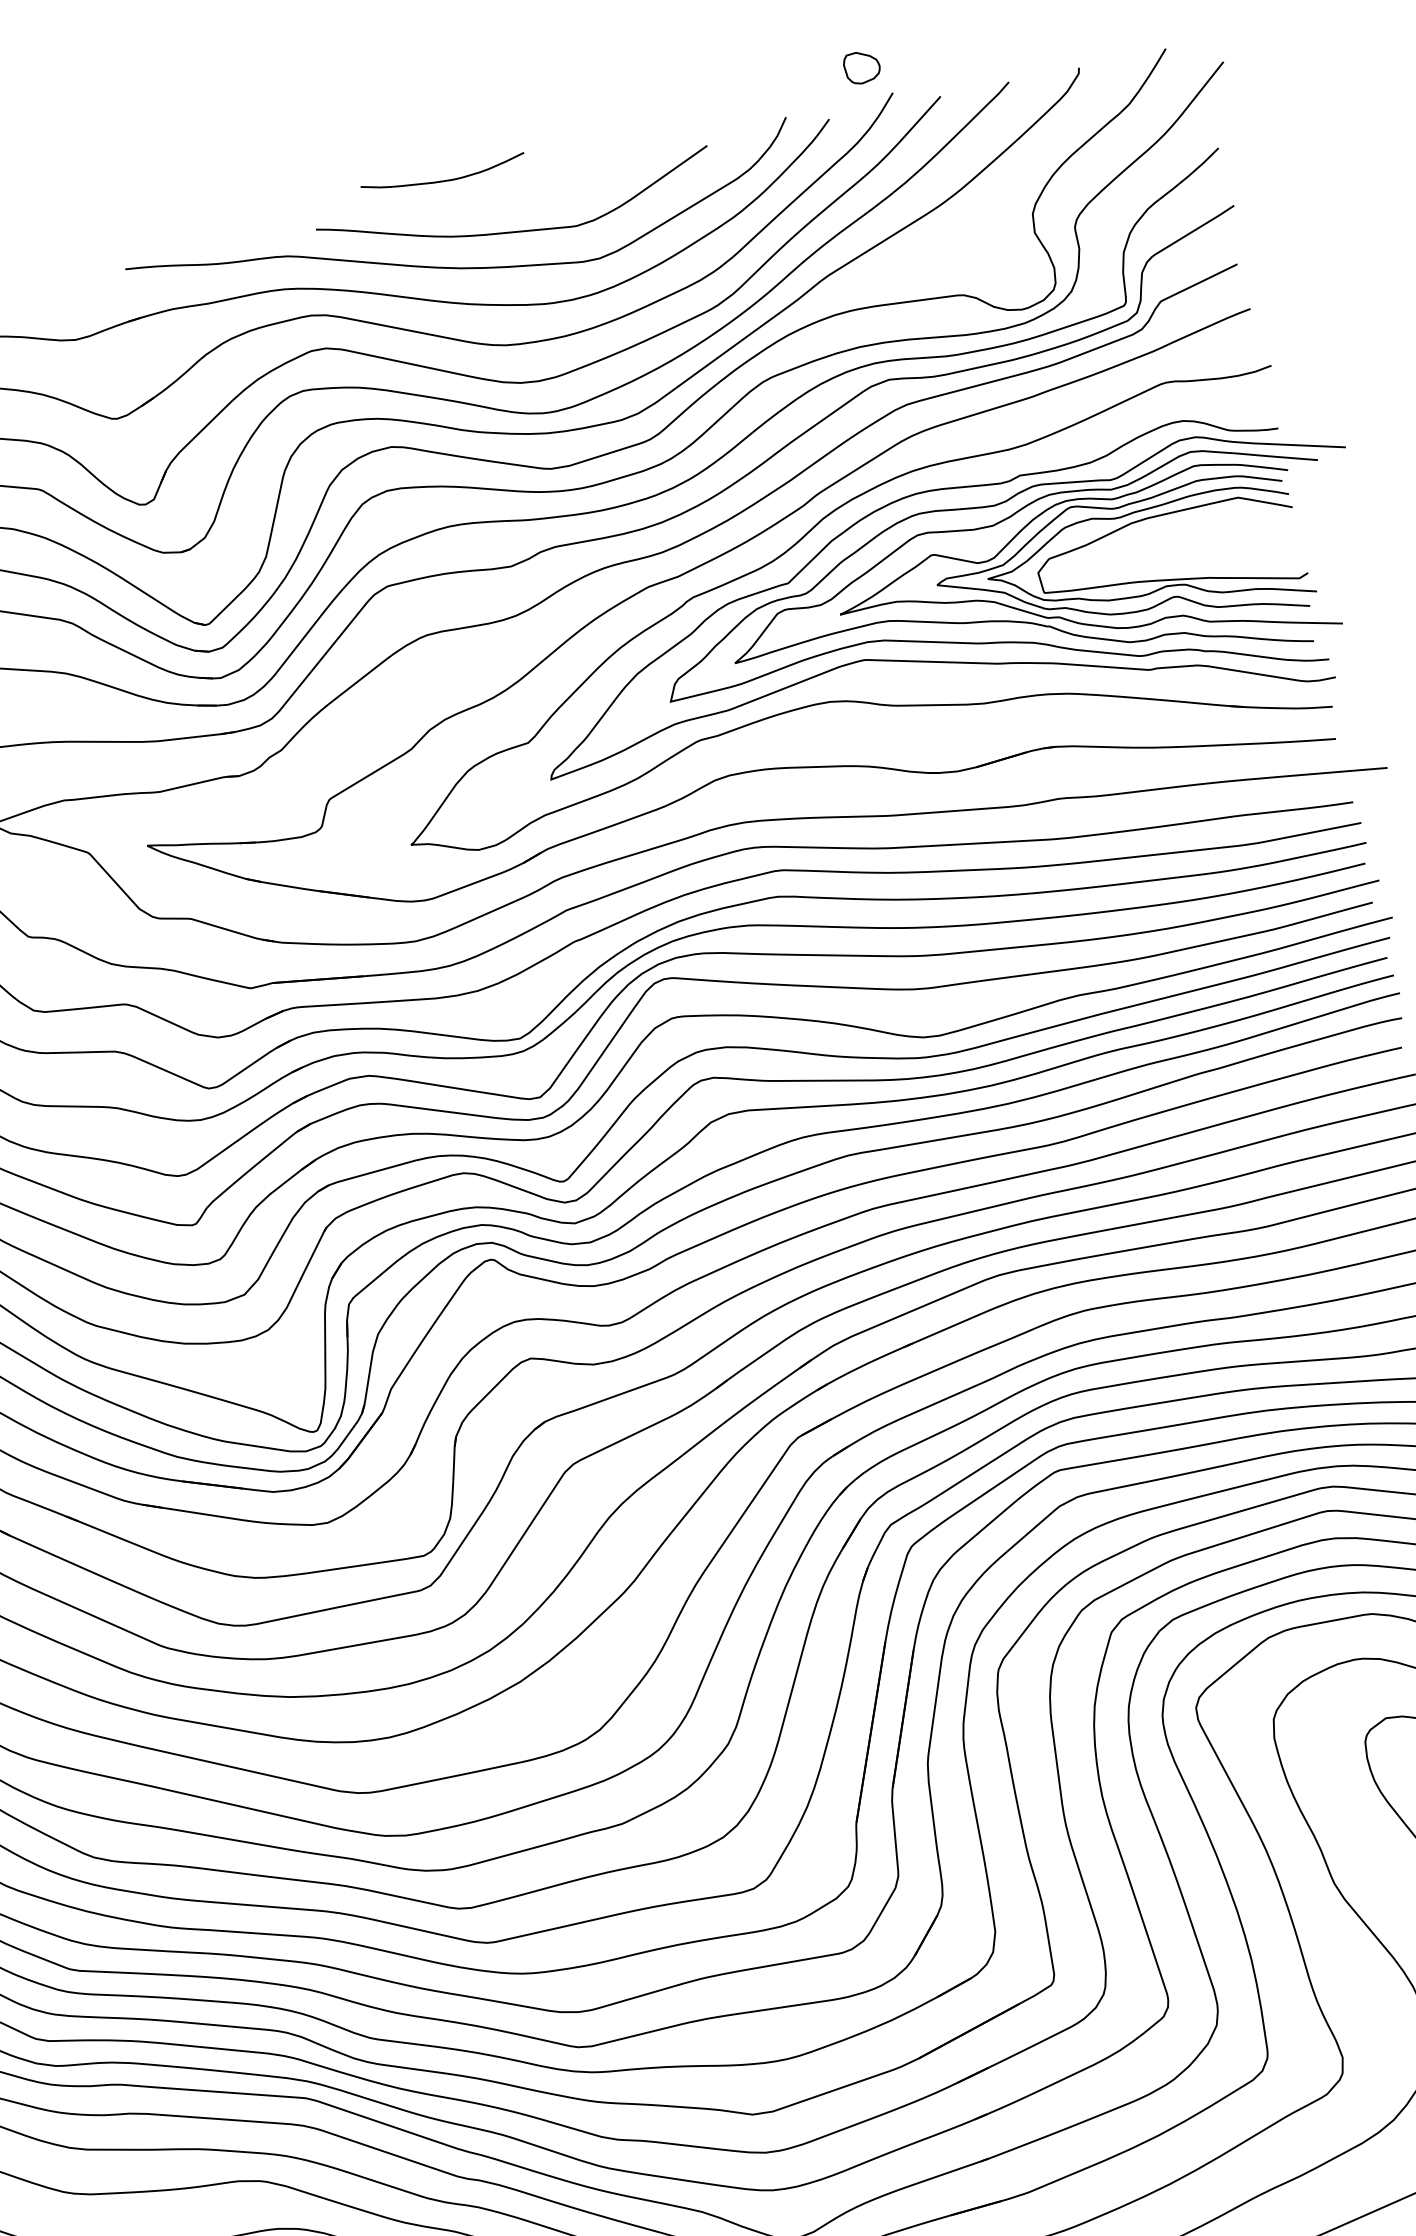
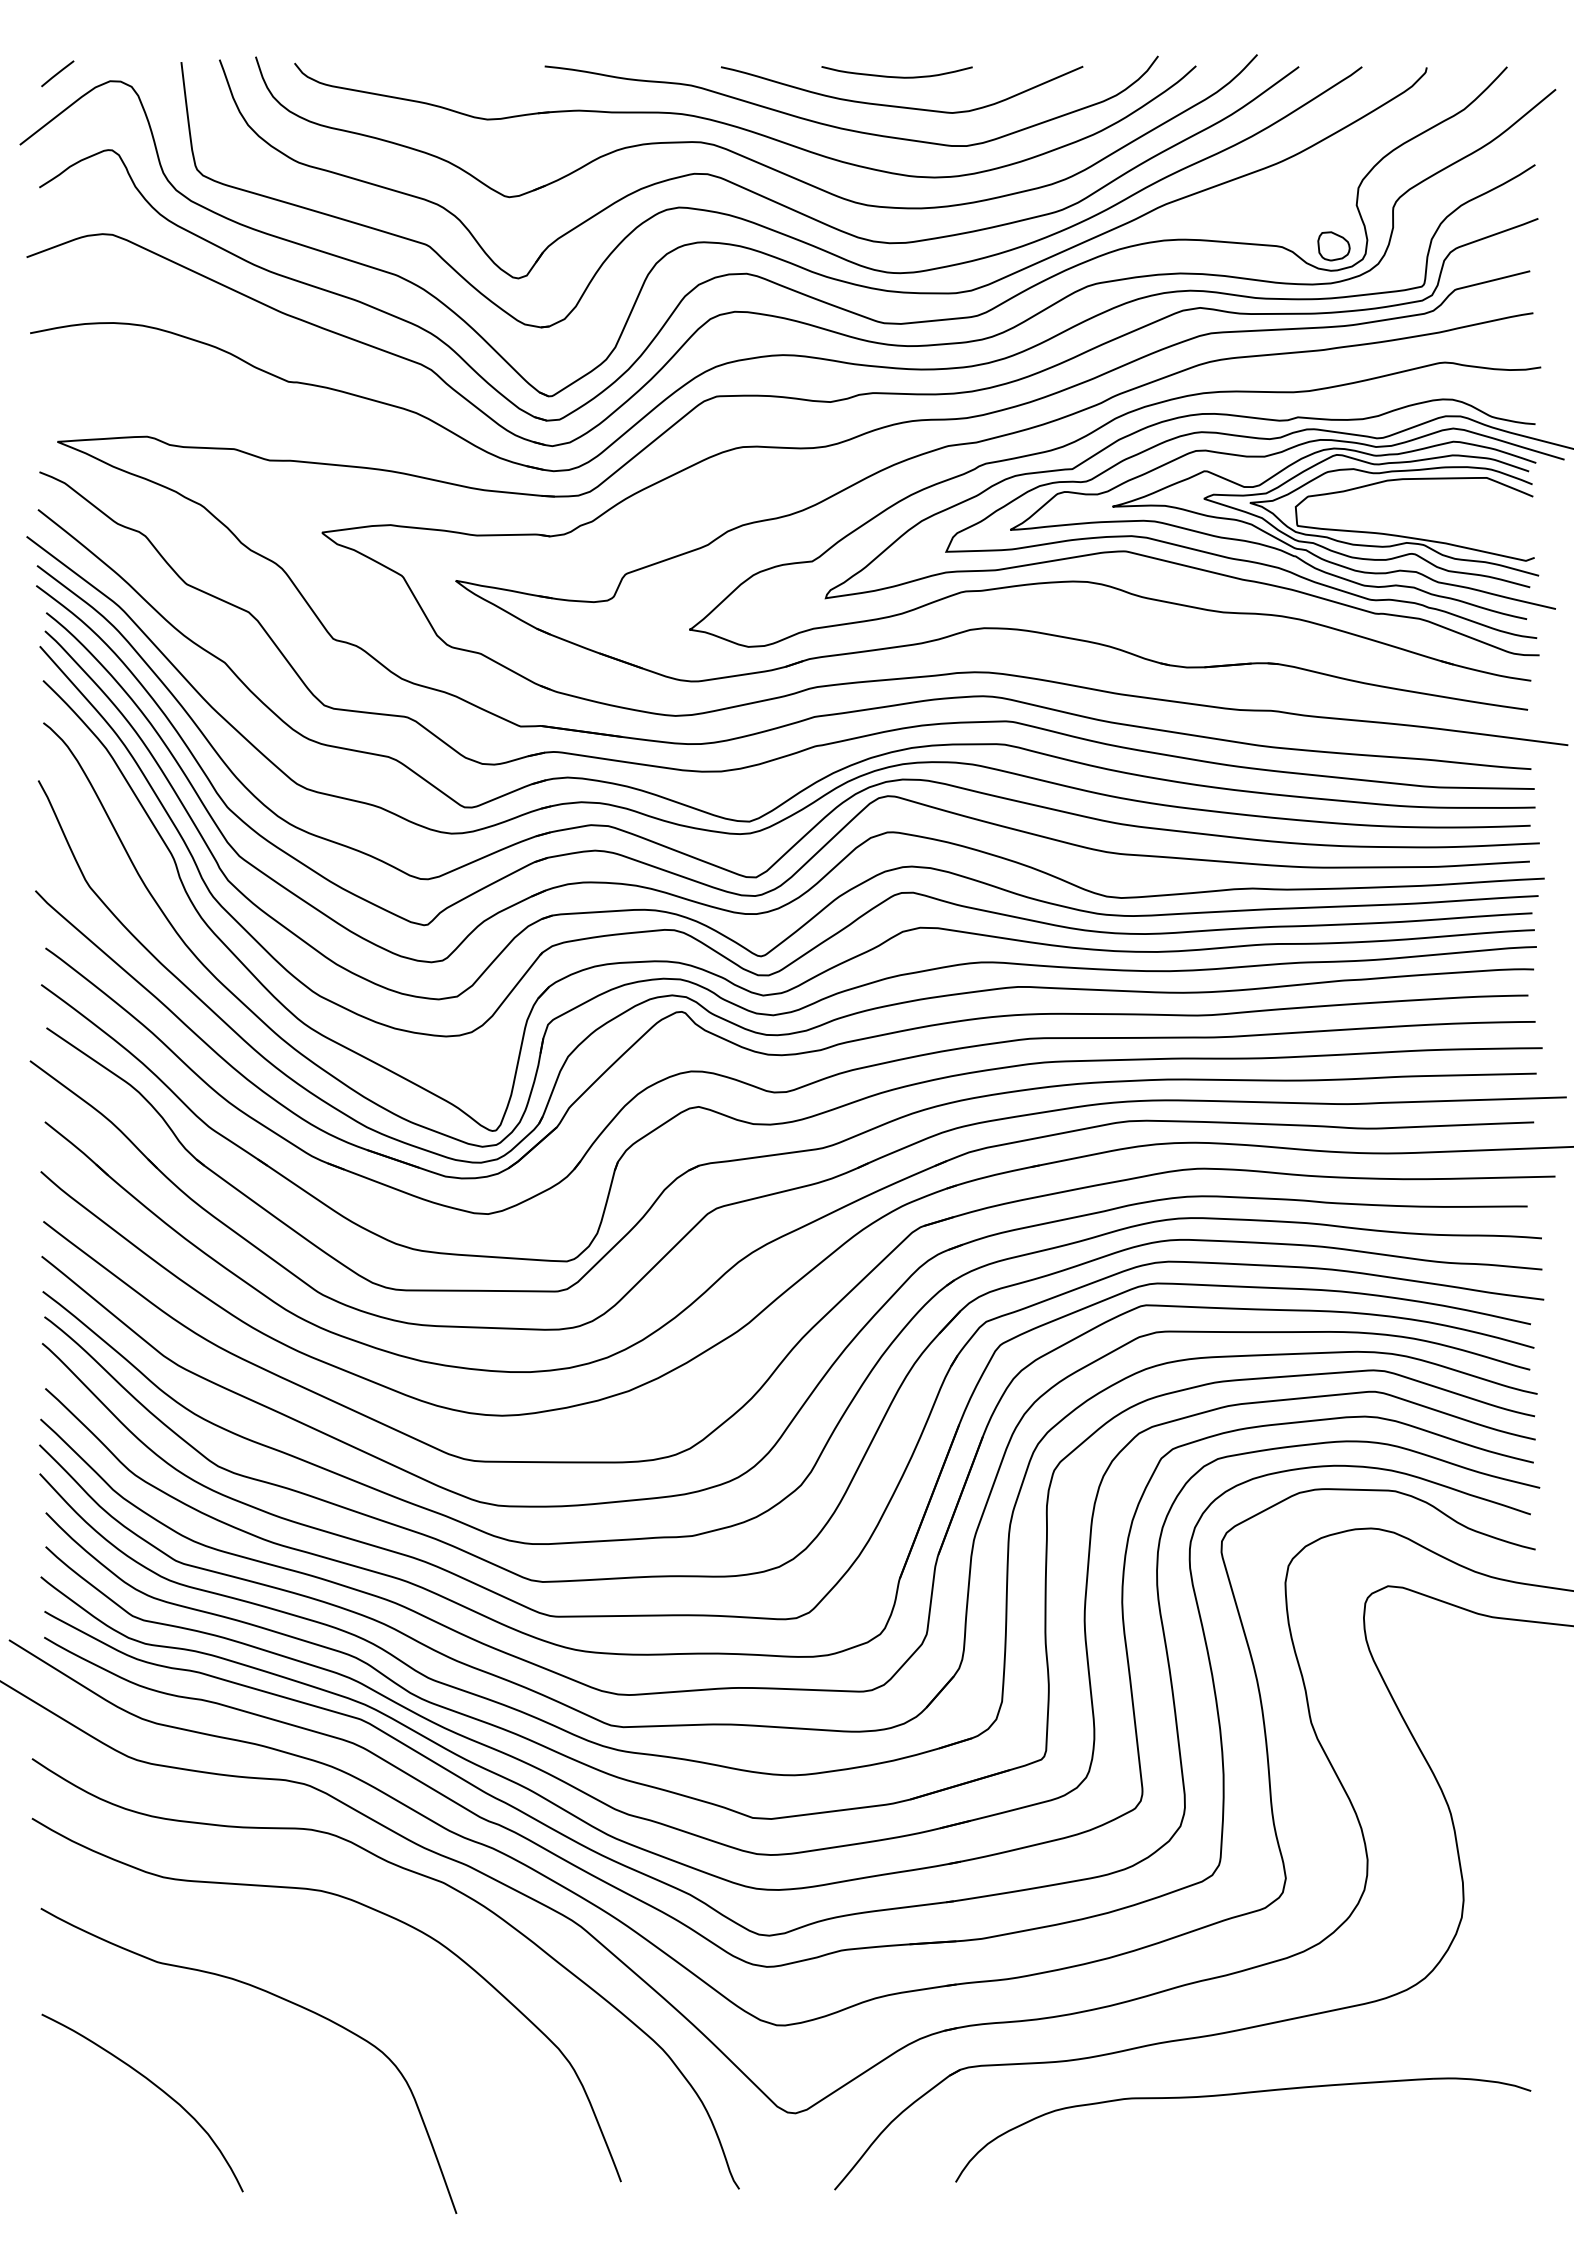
part: (861, 67) -> (1333, 246), moved
curve: (443, 180) -> (896, 76), moved

